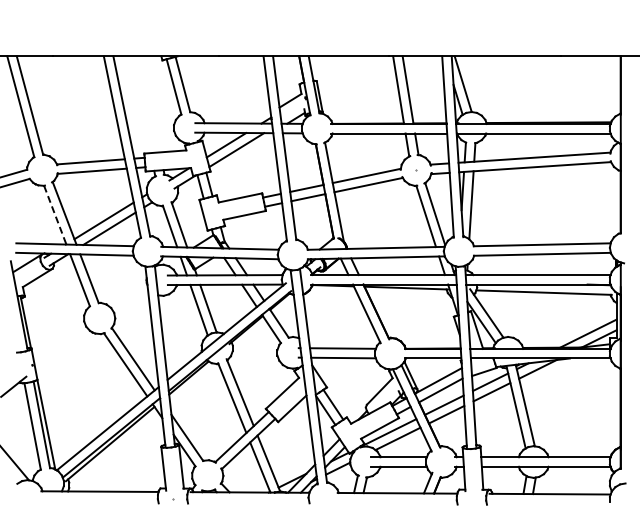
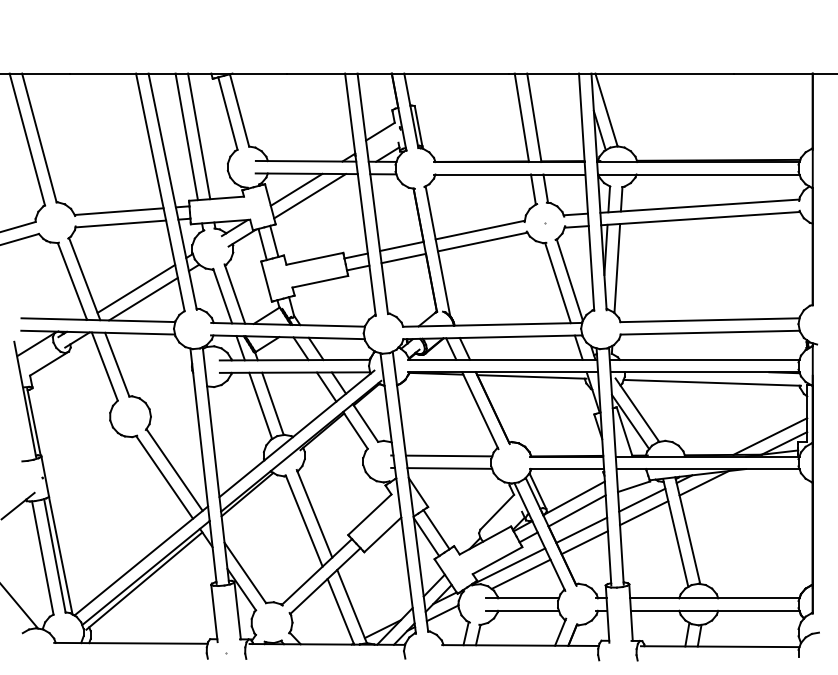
line: (142, 104) -> (186, 136), added
line: (151, 104) -> (198, 136), added
line: (55, 215) -> (72, 281), dashed -> solid

